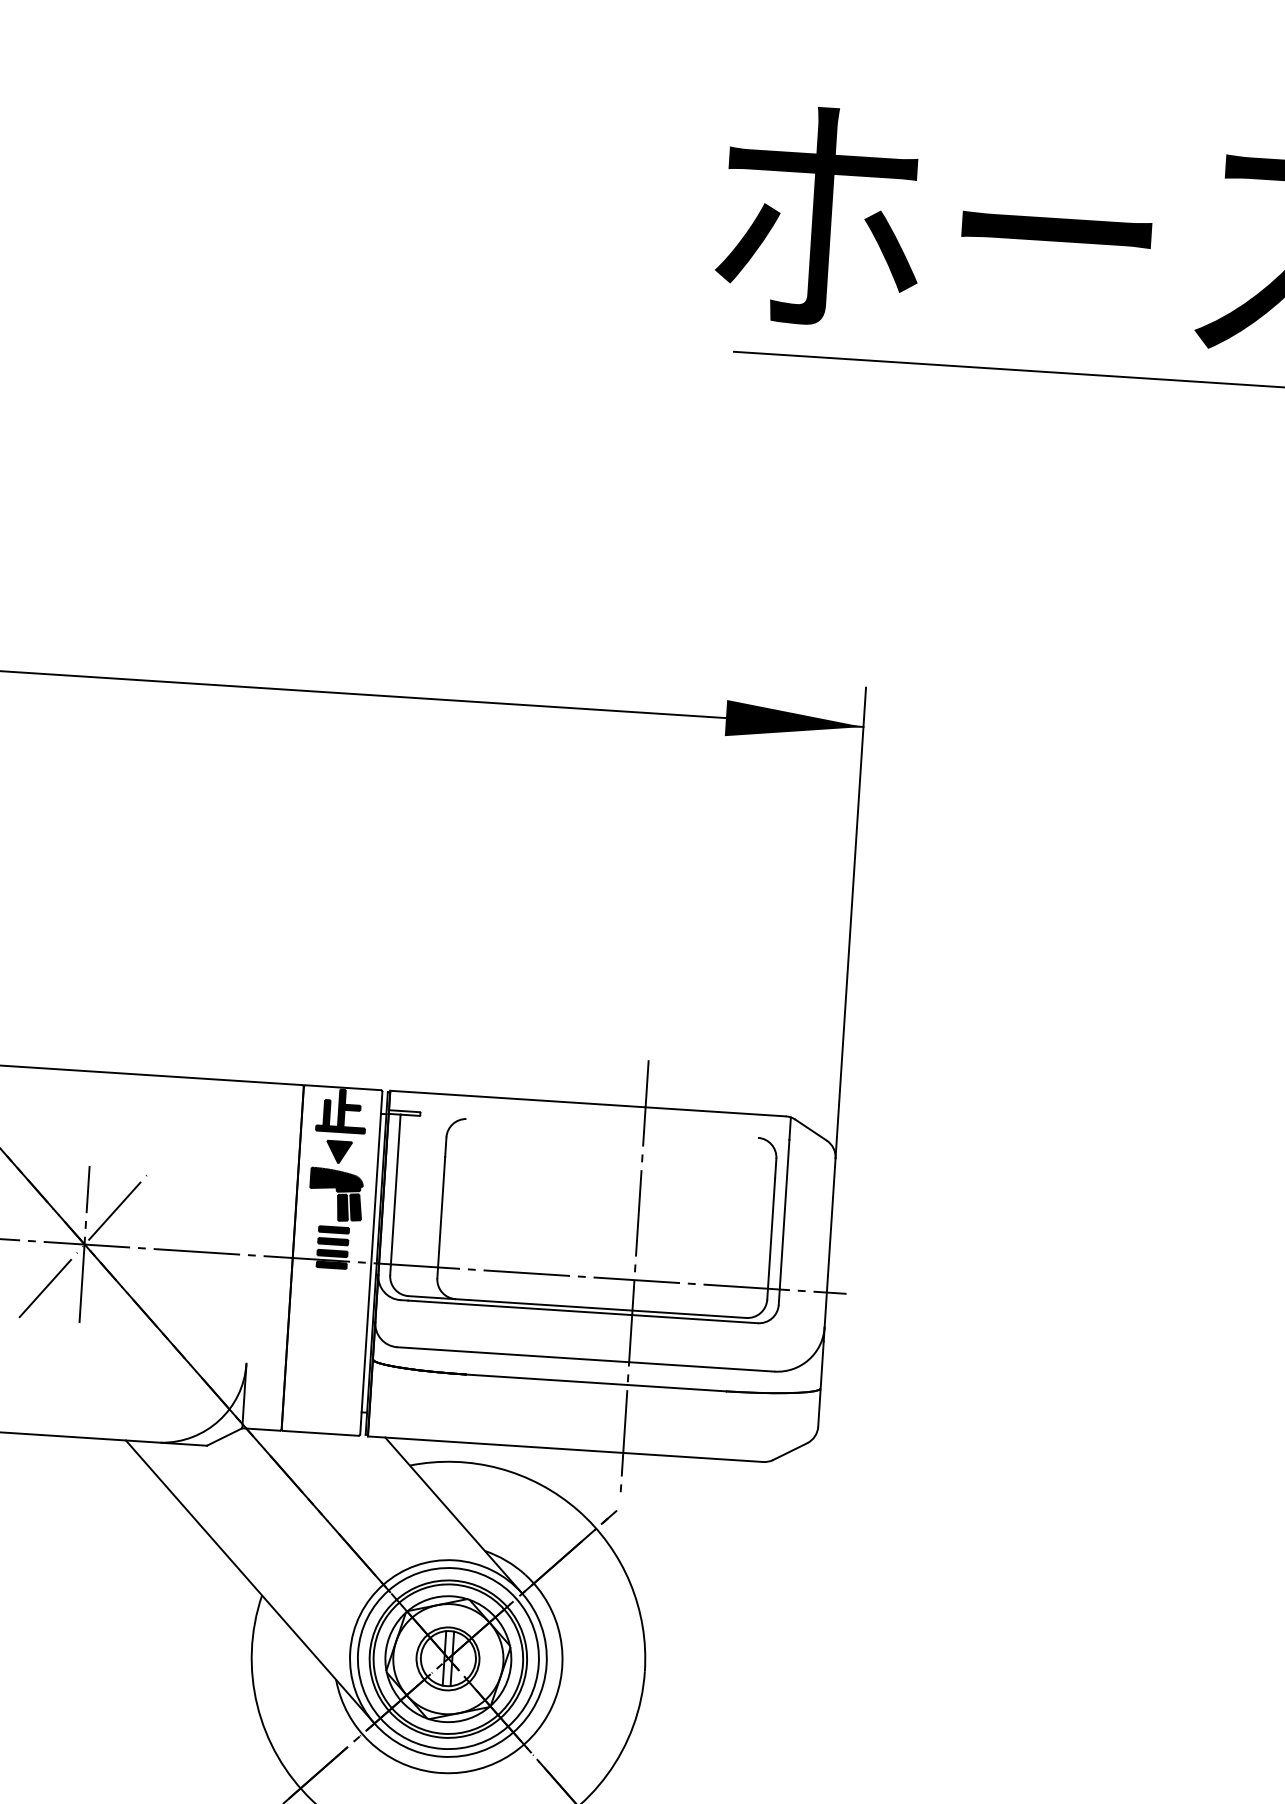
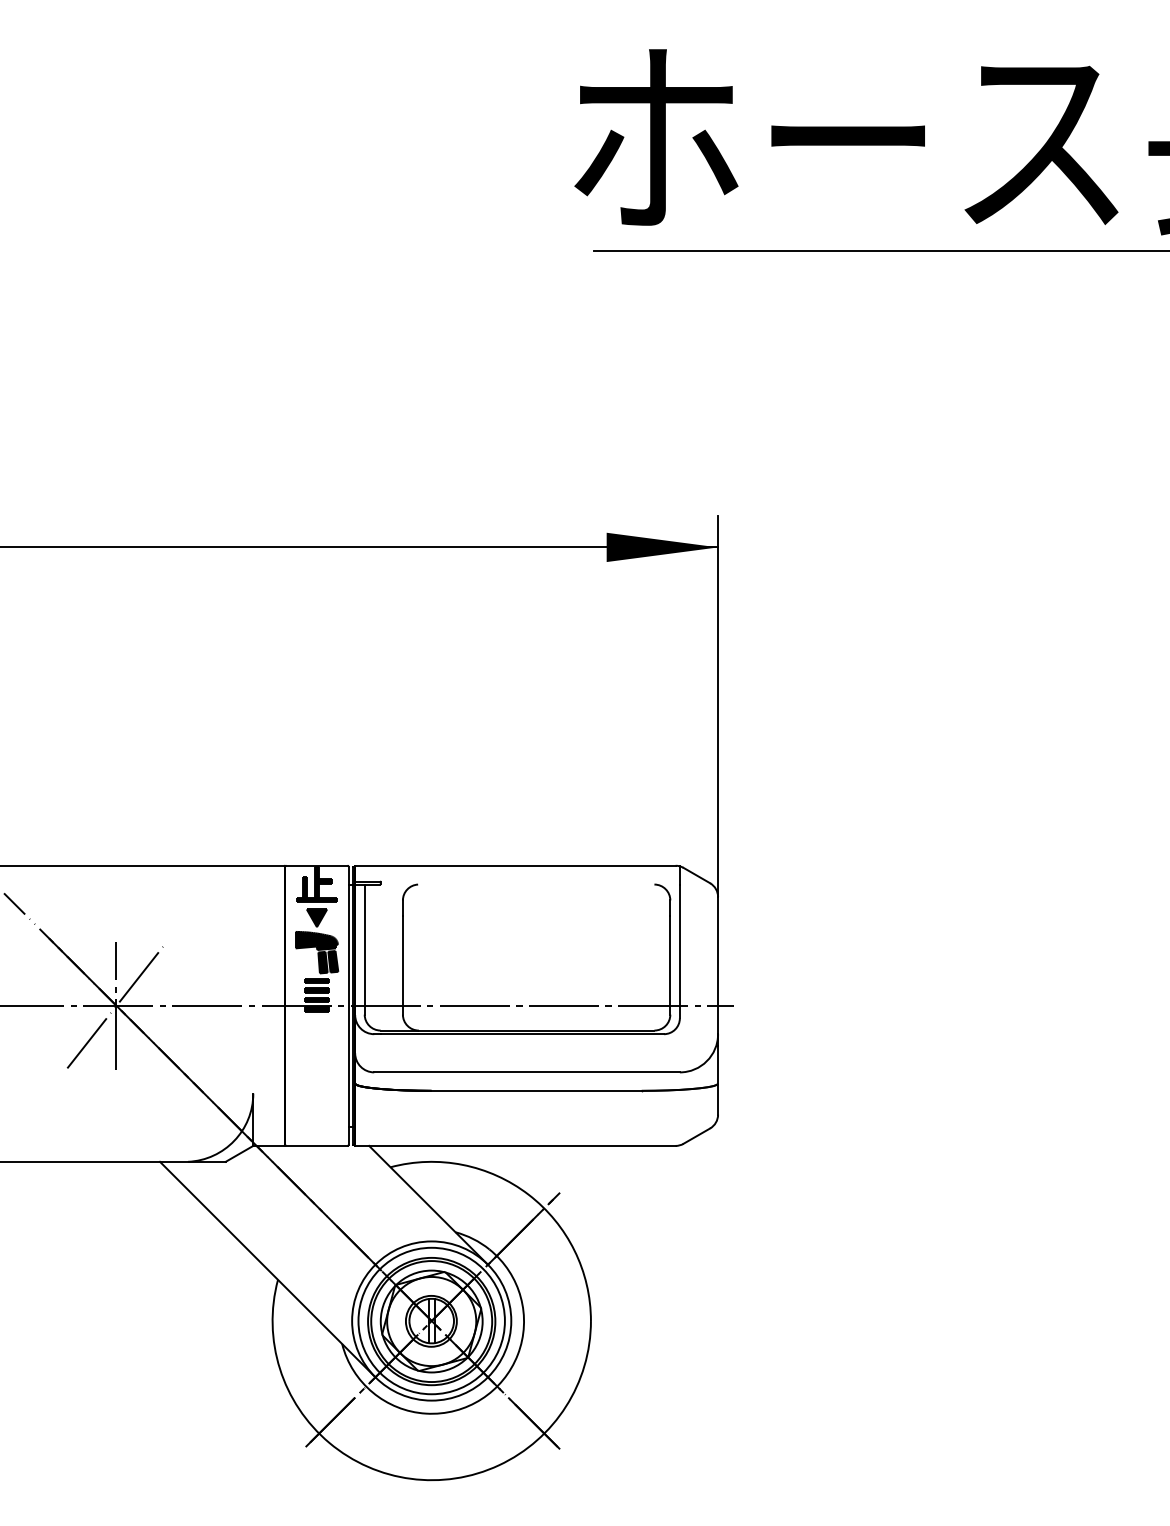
line: (634, 1279) -> (562, 1005), removed

